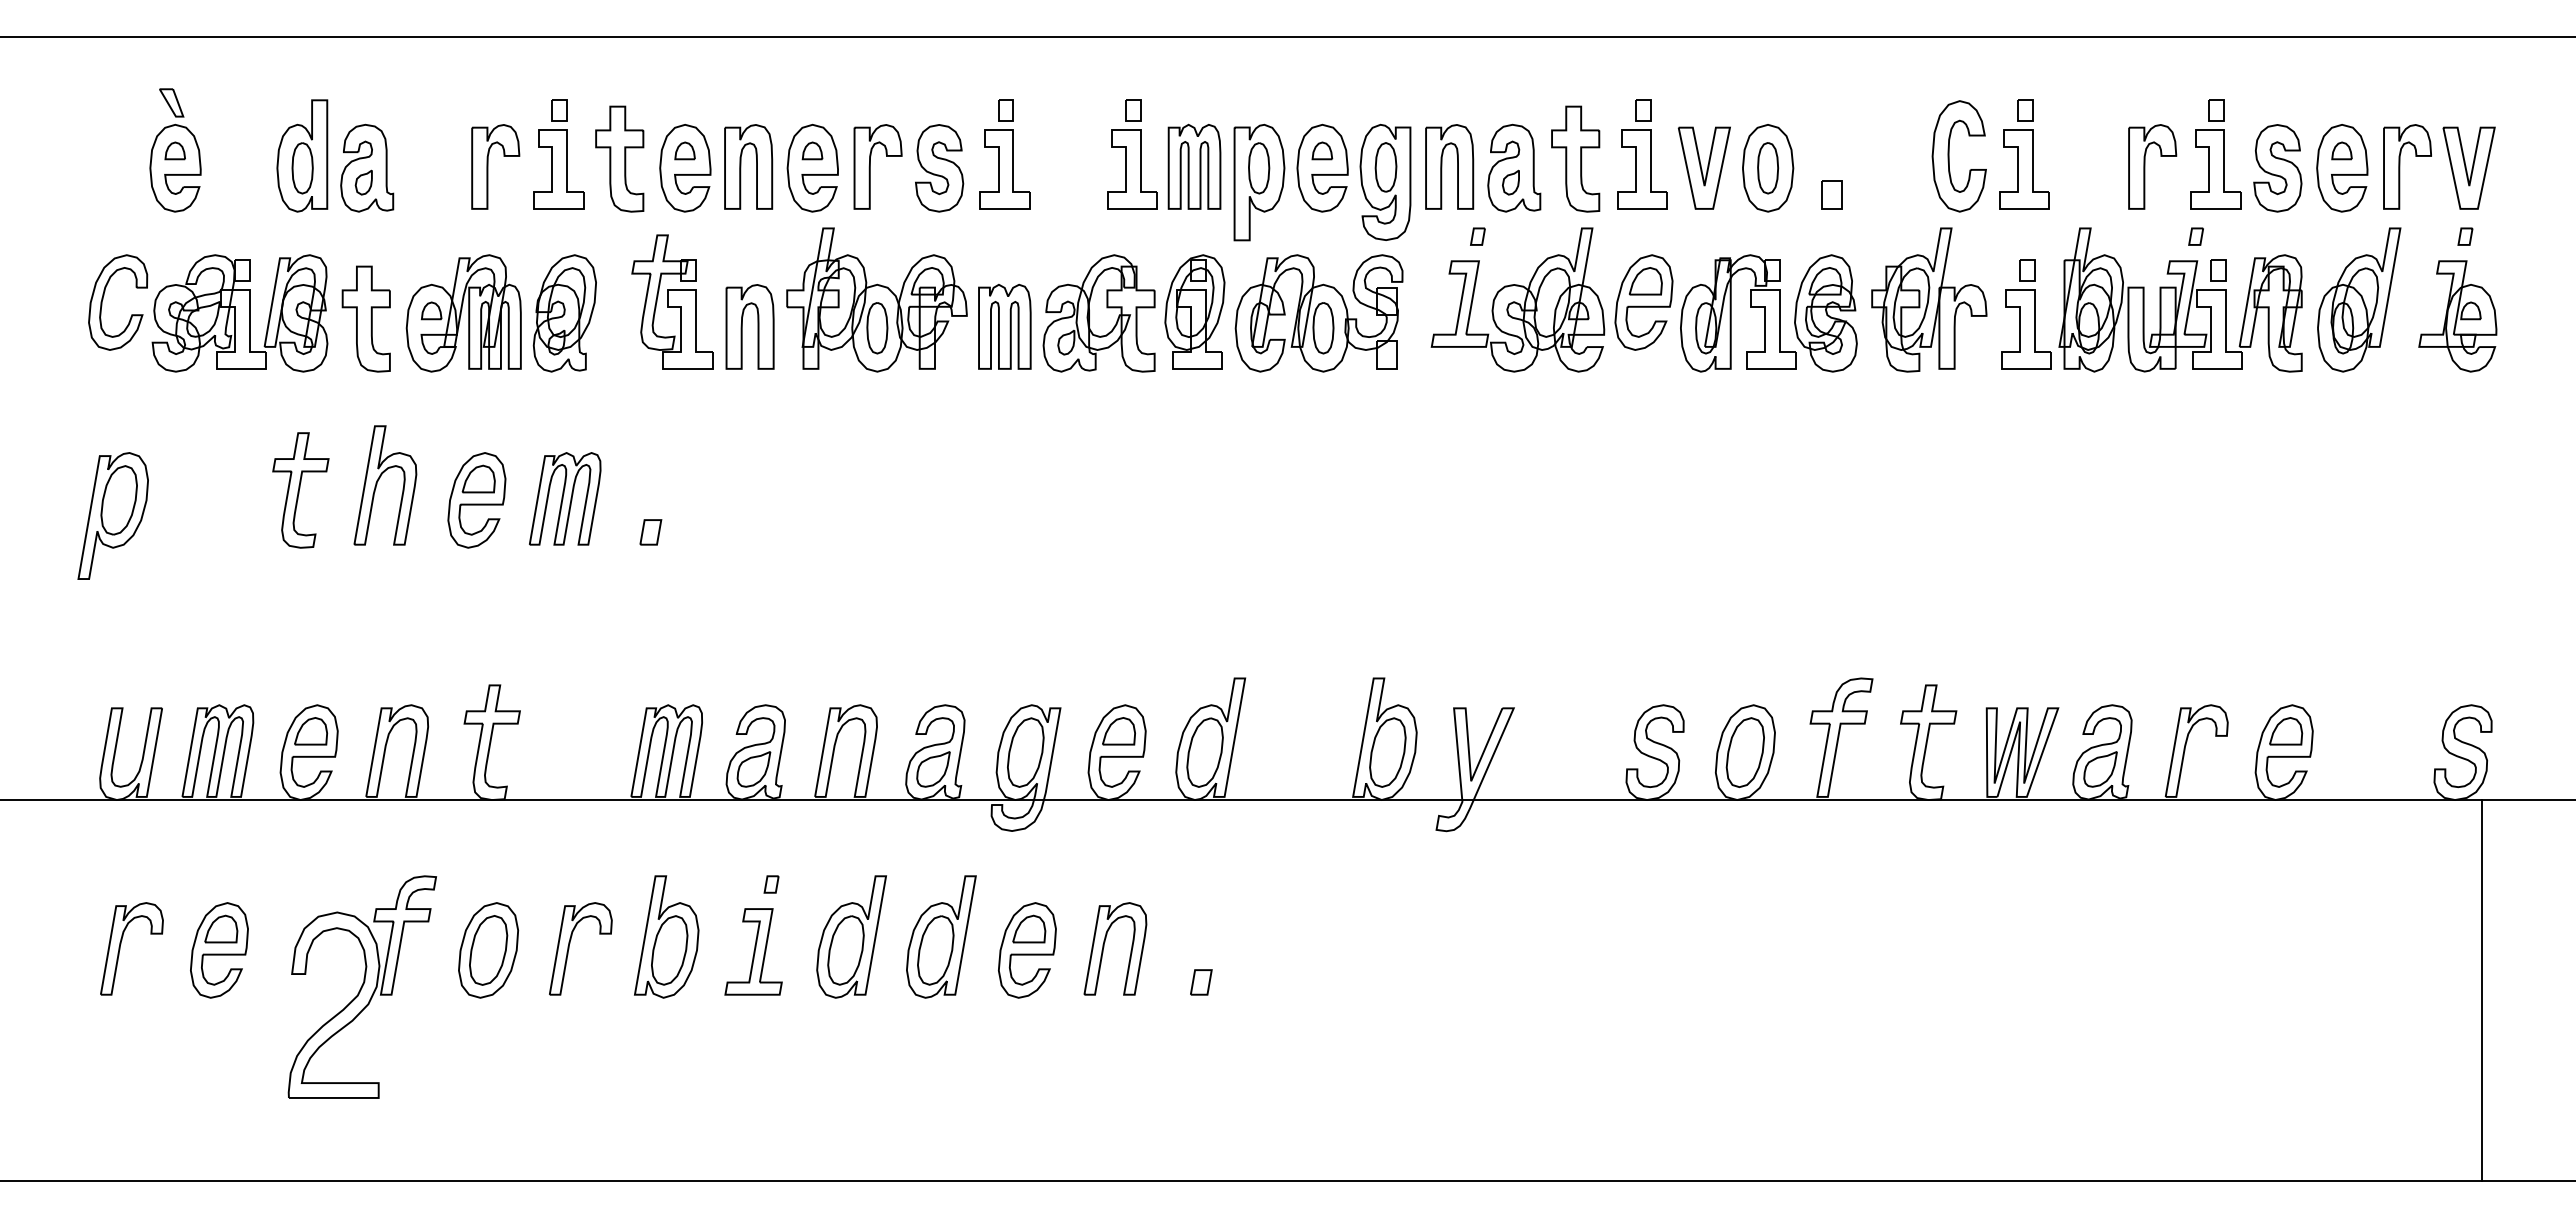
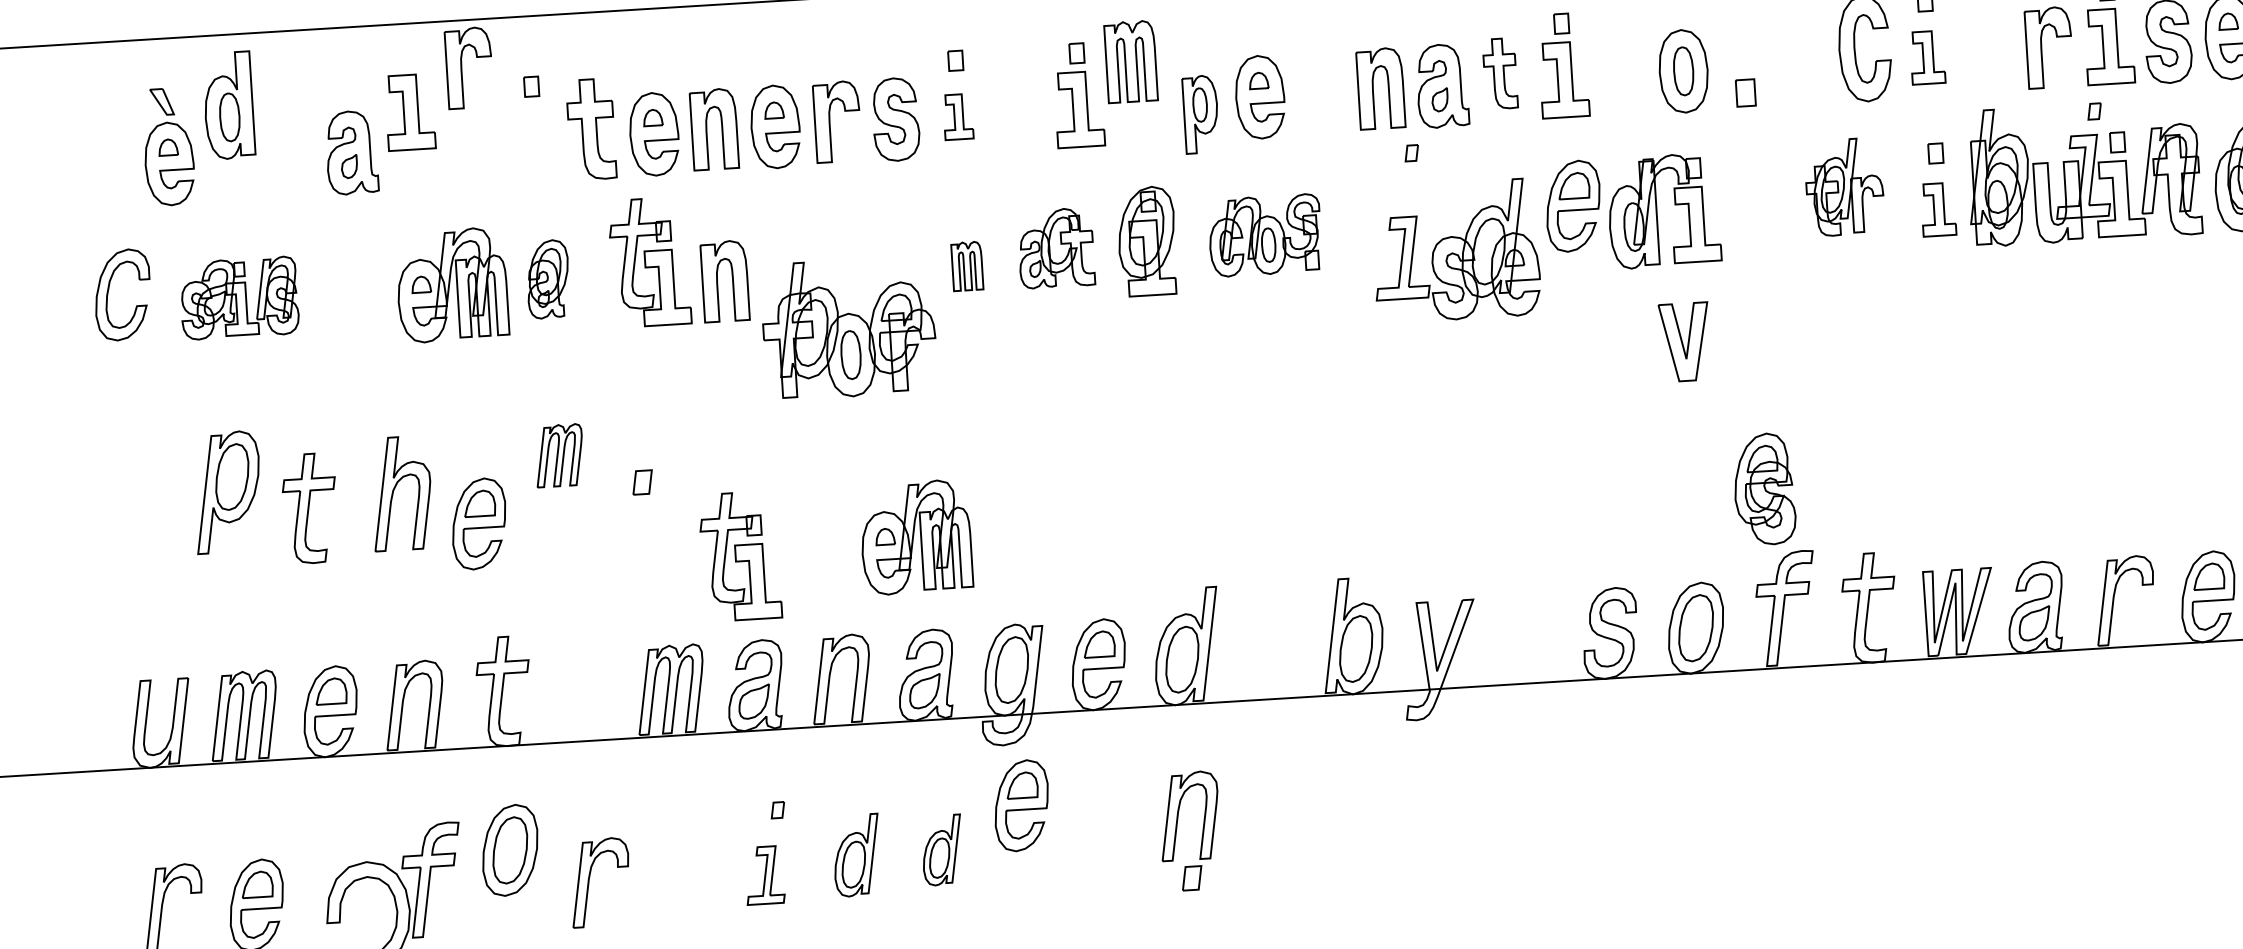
part: (302, 155) -> (228, 105), moved
part: (1575, 158) -> (1500, 73), size x0.7
part: (488, 166) -> (462, 68), moved
part: (1194, 166) -> (1130, 61), moved
part: (1703, 167) -> (1684, 341), moved
part: (558, 169) -> (409, 112), moved
part: (1004, 169) -> (957, 116), size x0.6
part: (2024, 169) -> (1927, 57), size x0.7
part: (1385, 181) -> (1320, 106), removed
part: (1259, 182) -> (1200, 114), size x0.7
part: (876, 299) -> (848, 327), moved
part: (1517, 299) -> (1455, 250), moved
part: (1929, 299) -> (1844, 186), size x0.7
part: (239, 313) -> (238, 298), size x0.7
part: (564, 313) -> (547, 279), size x0.7
part: (1098, 313) -> (1055, 248), size x0.7
part: (1318, 313) -> (1264, 235), size x0.7
part: (1825, 313) -> (1764, 489), moved
part: (365, 318) -> (358, 295), removed
part: (1004, 326) -> (966, 266), size x0.6
part: (2026, 329) -> (1938, 209), size x0.7
part: (378, 481) -> (394, 490), moved
part: (300, 490) -> (309, 508), moved
part: (565, 498) -> (559, 455), size x0.7
part: (476, 500) -> (478, 524), moved
part: (112, 515) -> (226, 491), moved
part: (933, 607) -> (915, 537), added
part: (748, 615) -> (740, 555), added
part: (666, 936) -> (681, 865), removed
part: (851, 936) -> (856, 855), size x0.7
part: (941, 936) -> (942, 849), size x0.6
part: (1104, 947) -> (1178, 815), moved
part: (488, 950) -> (510, 850), moved
part: (1027, 950) -> (1021, 805), moved
part: (753, 951) -> (764, 874), size x0.7

